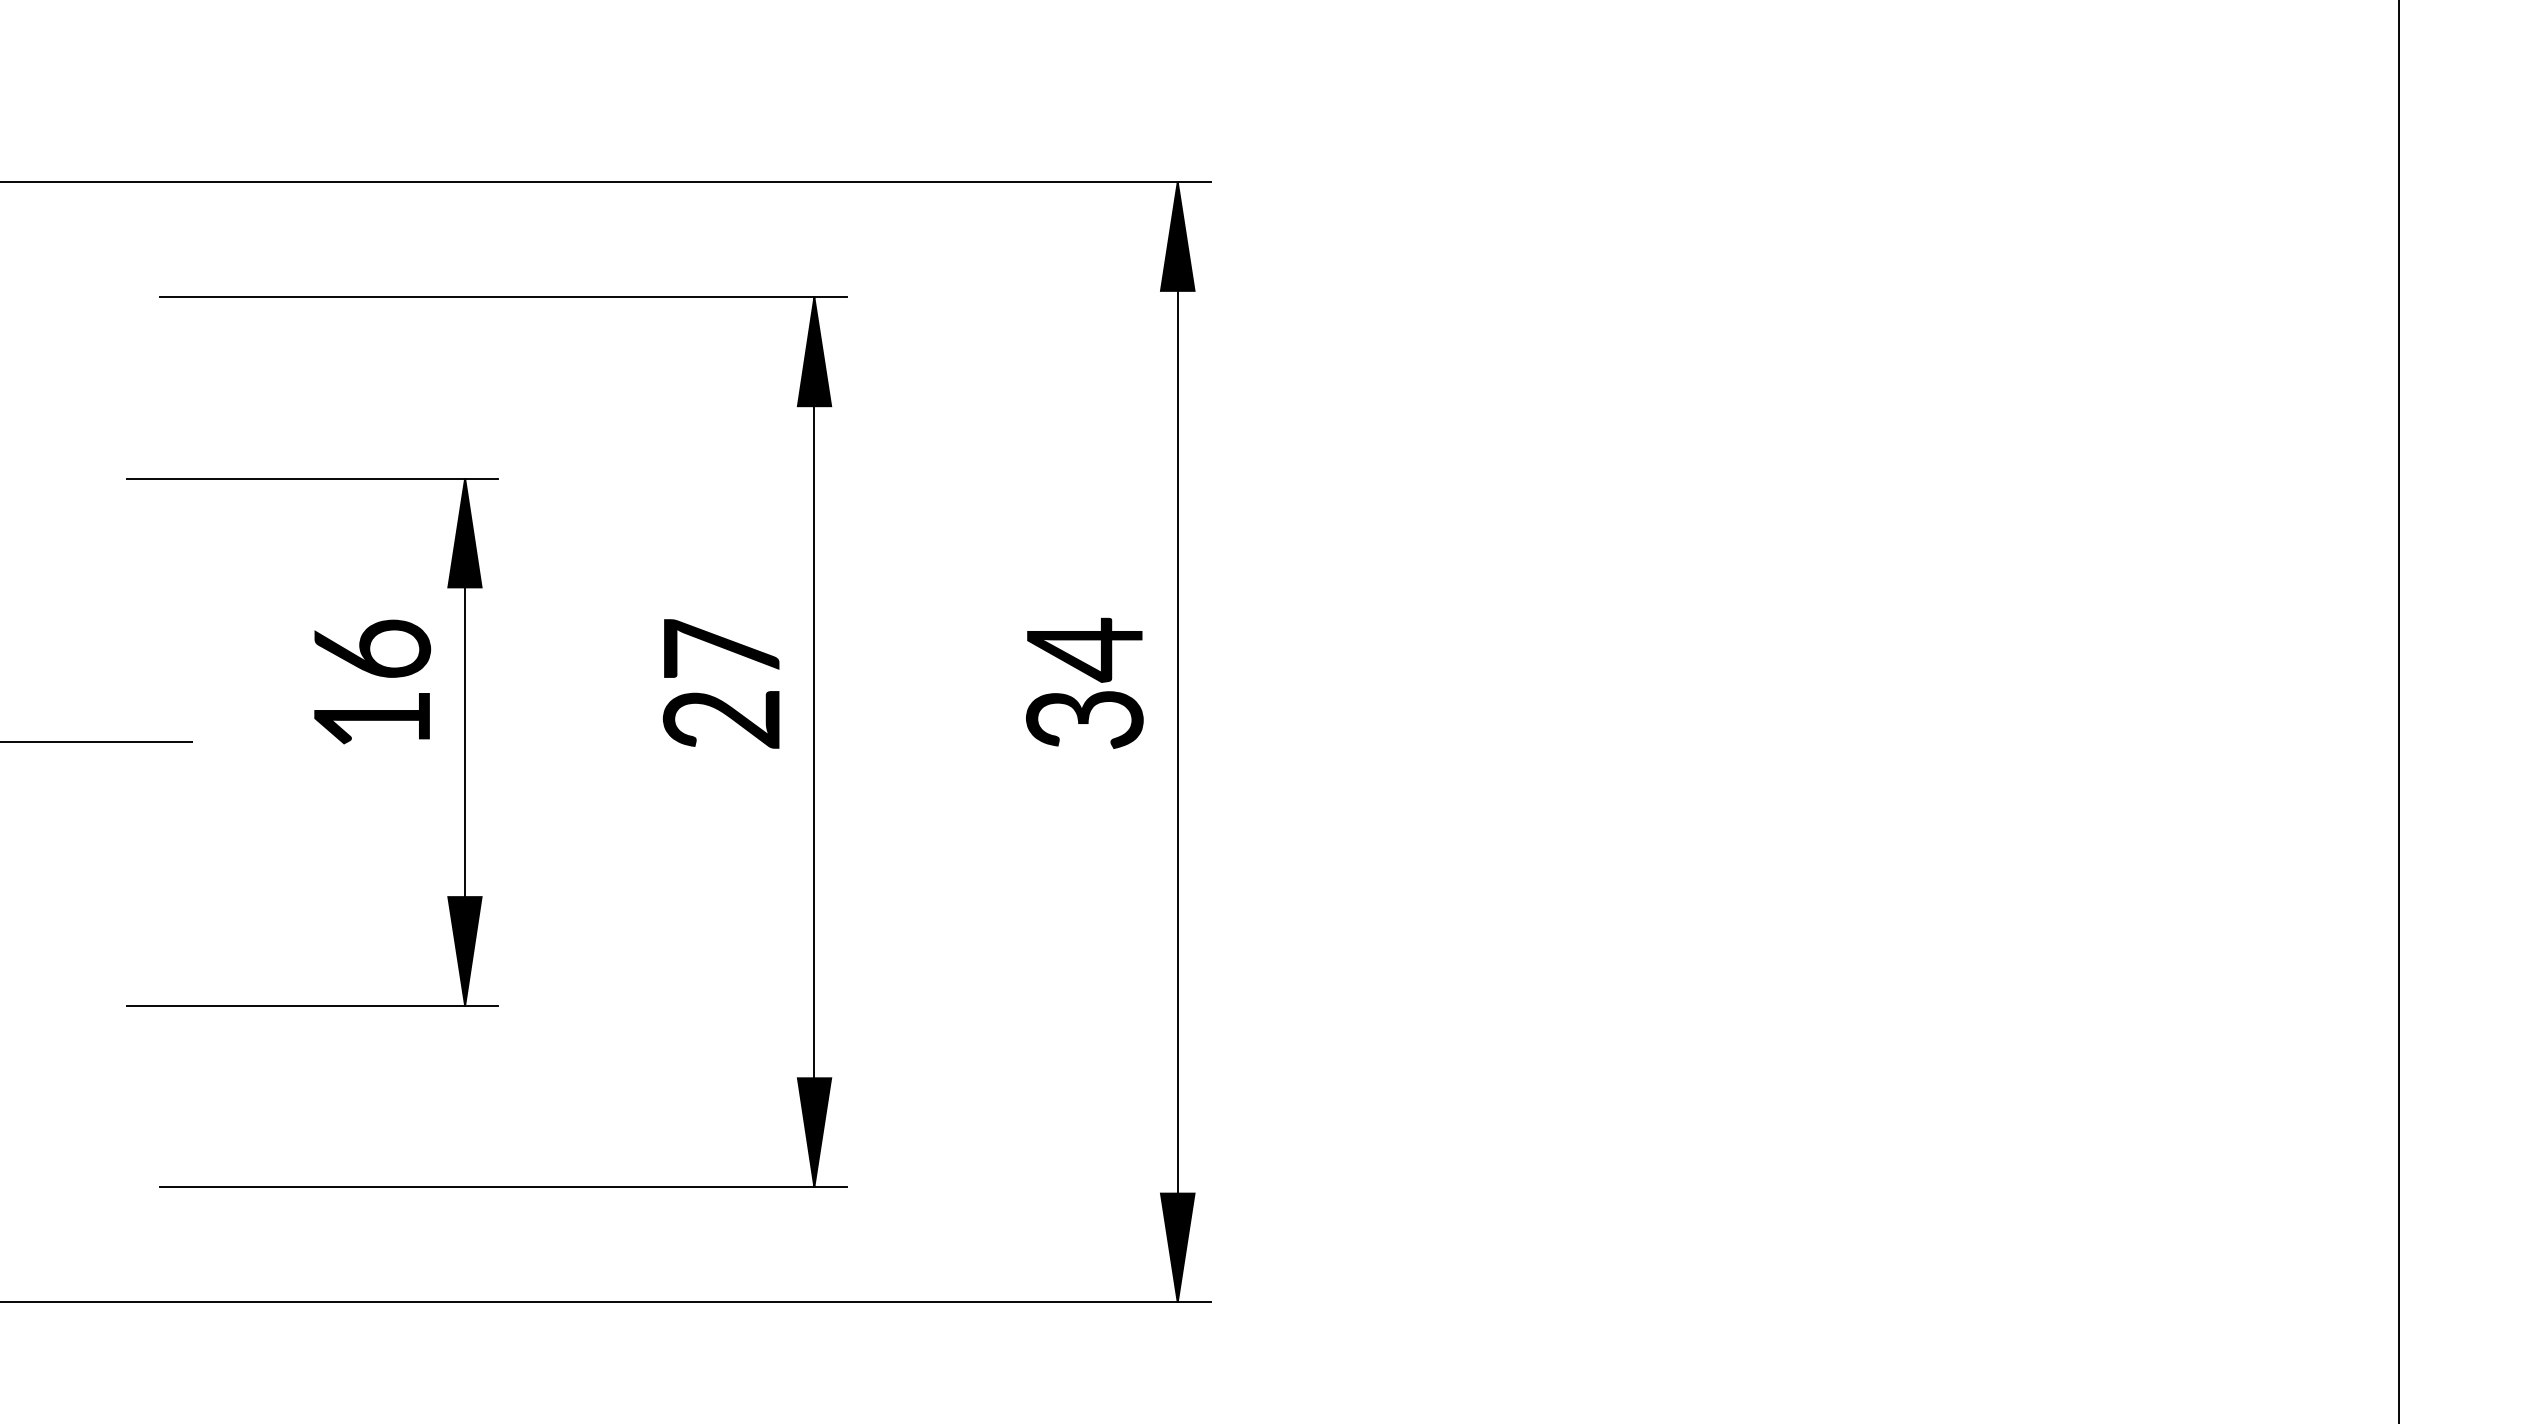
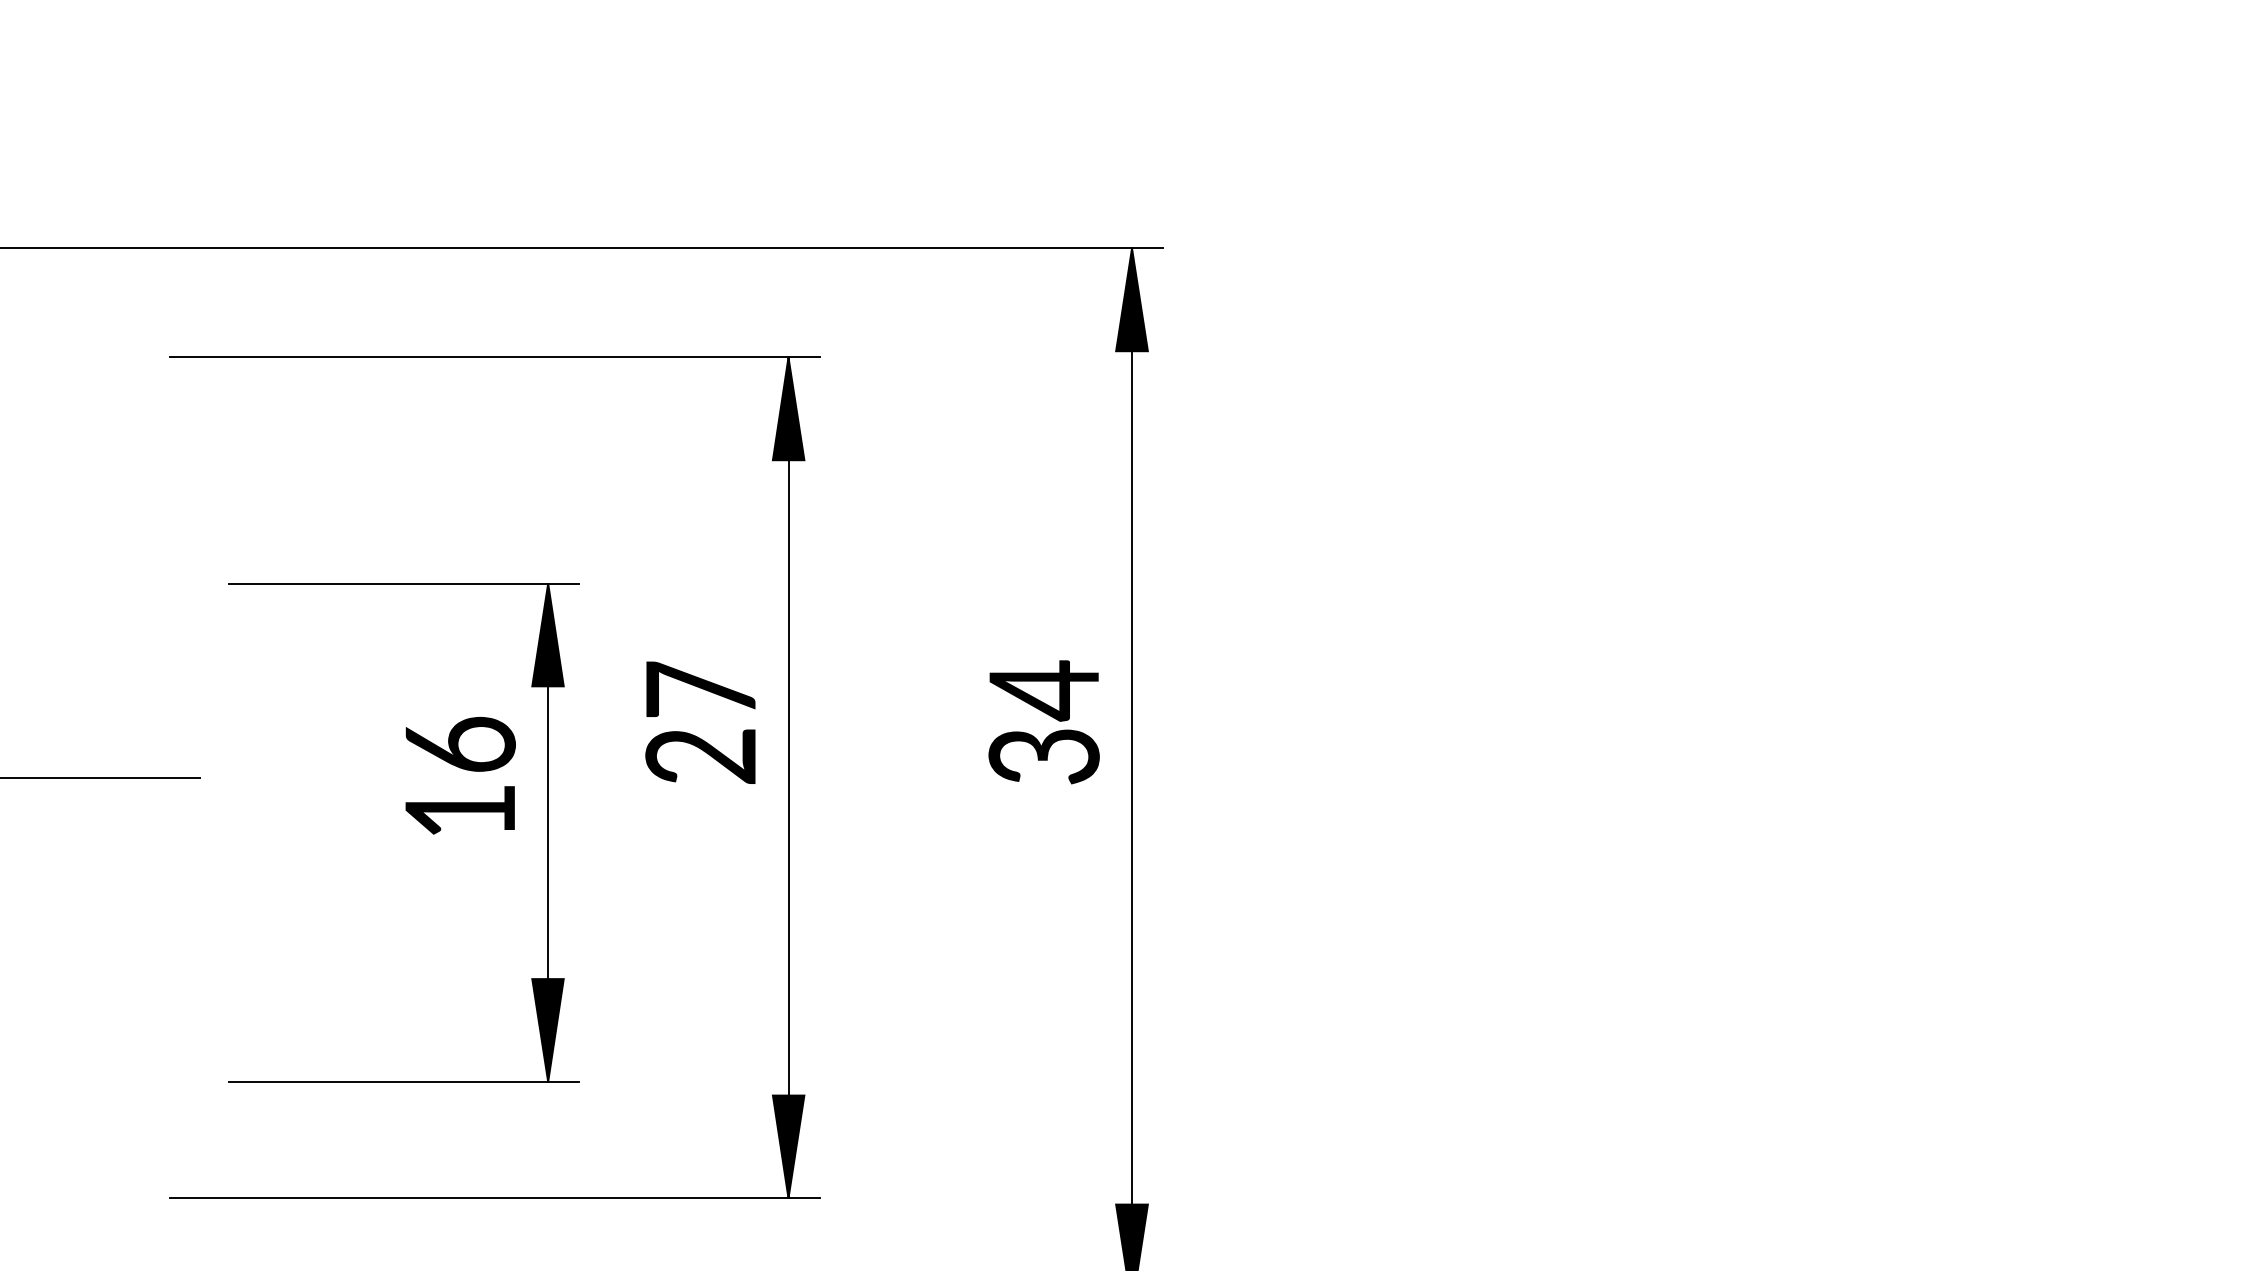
part: (325, 728) -> (416, 819), moved

